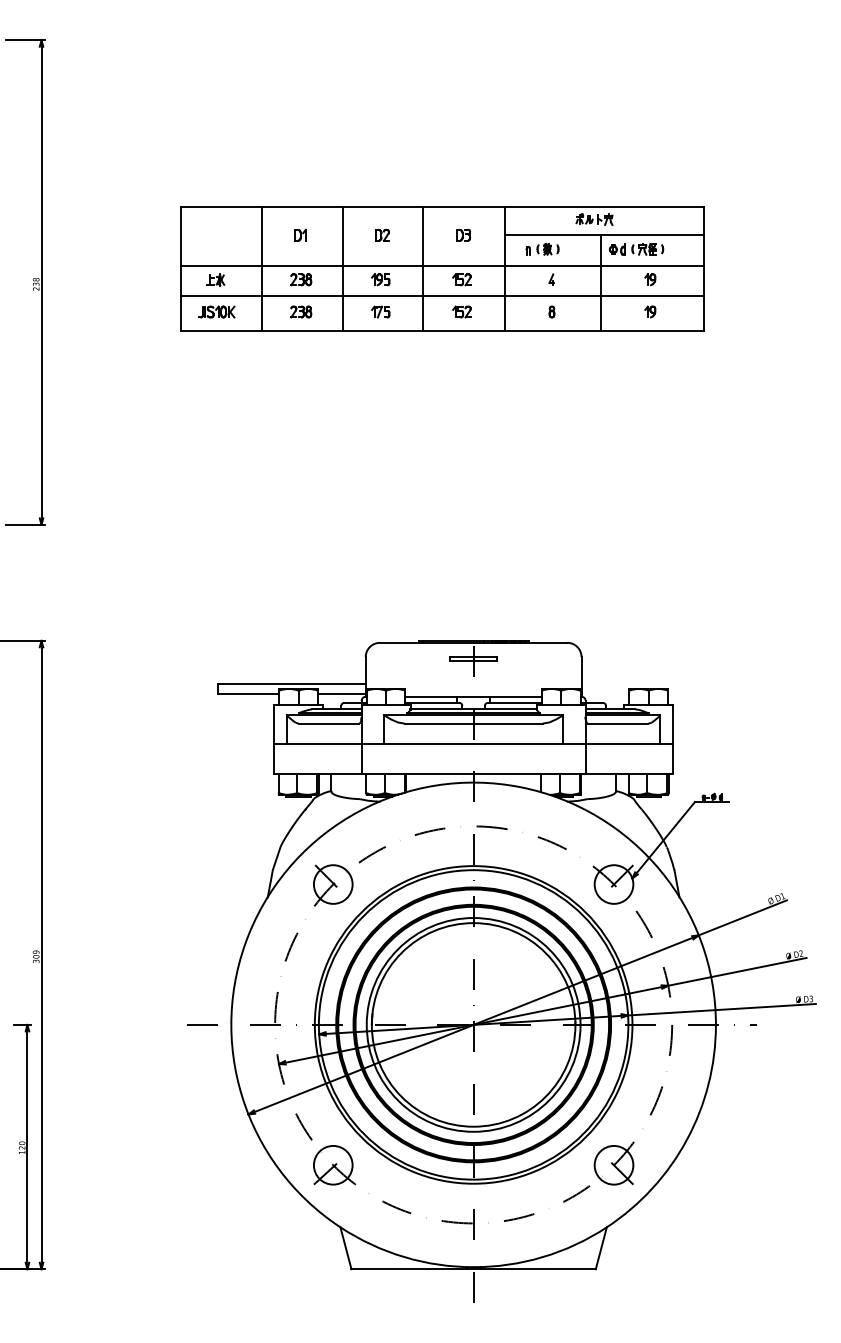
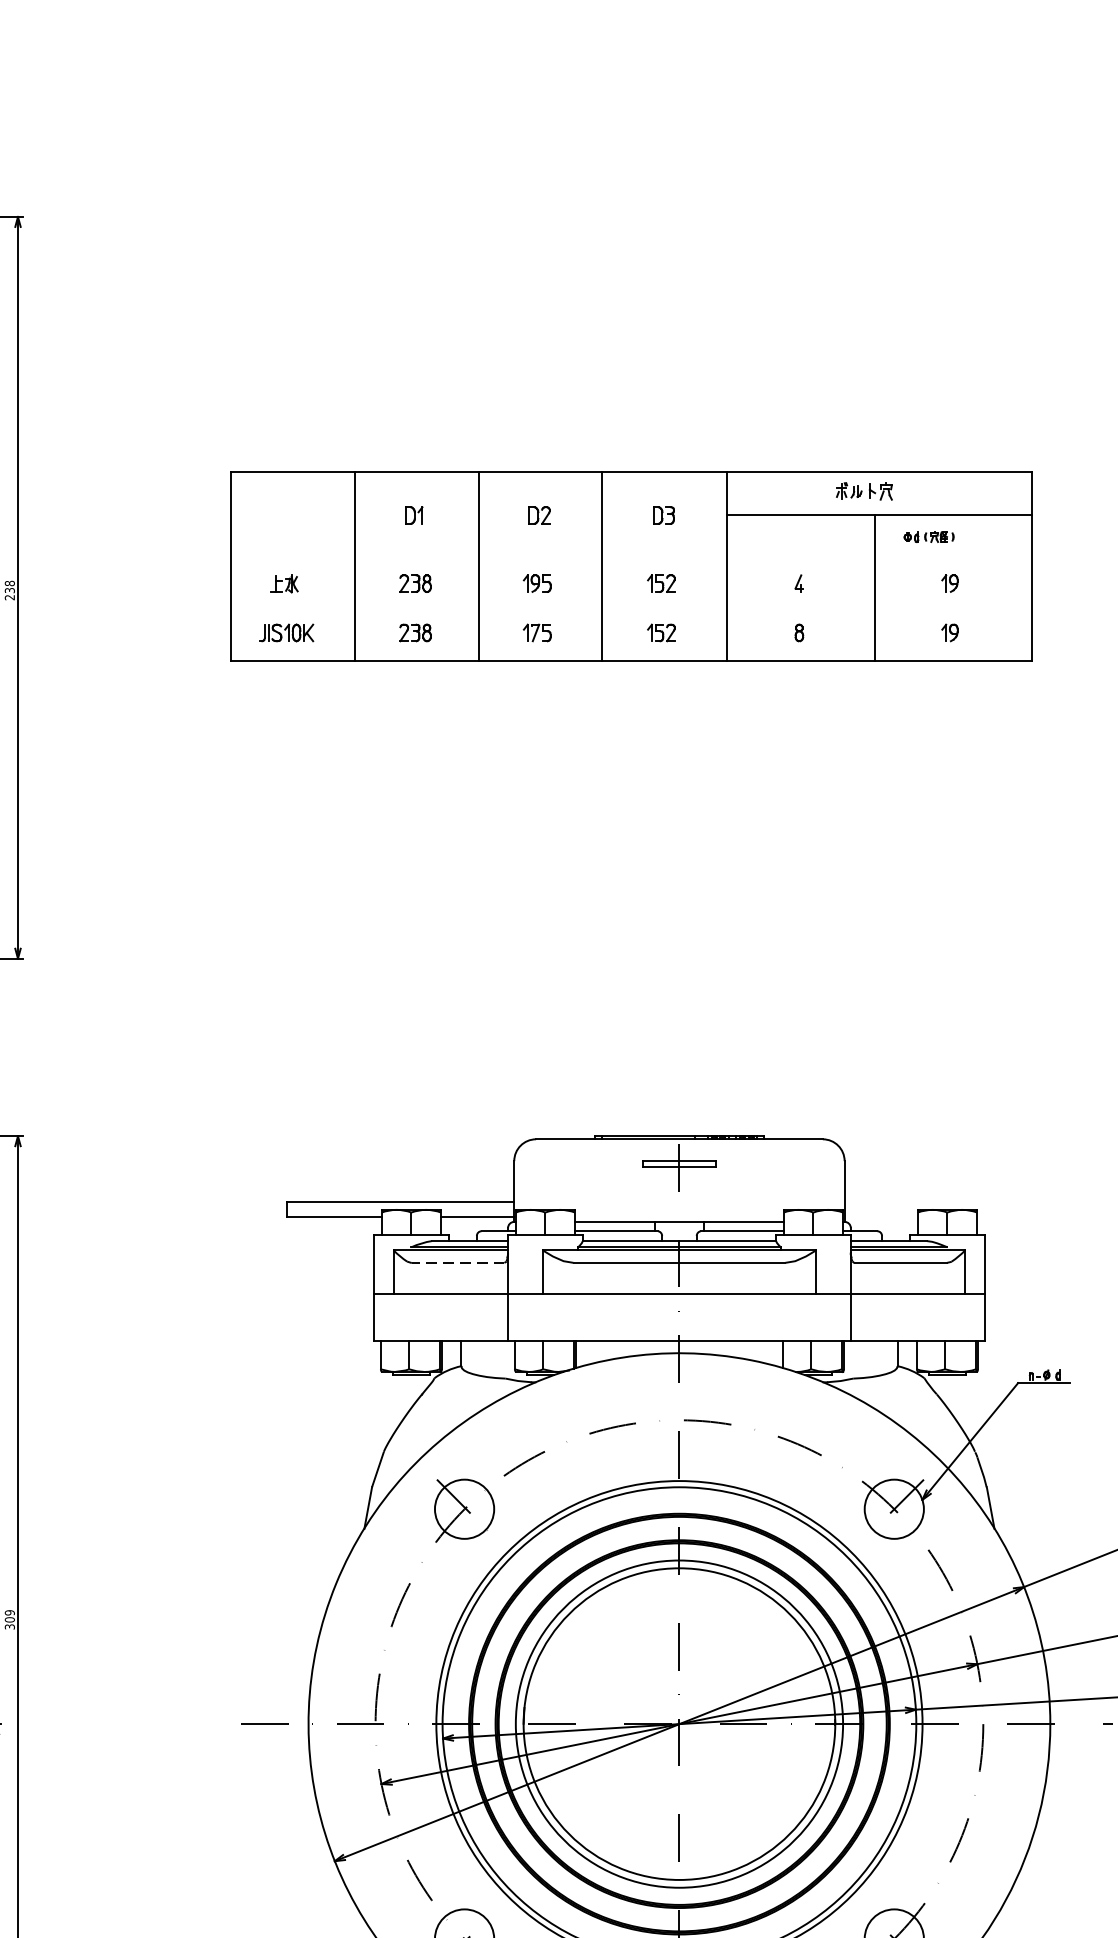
part: (542, 249) -> (784, 537), removed
part: (636, 249) -> (928, 537), size x0.6
line: (441, 266) -> (630, 563), removed
line: (441, 295) -> (630, 607), removed
line: (328, 723) -> (457, 1262), solid -> dashed

